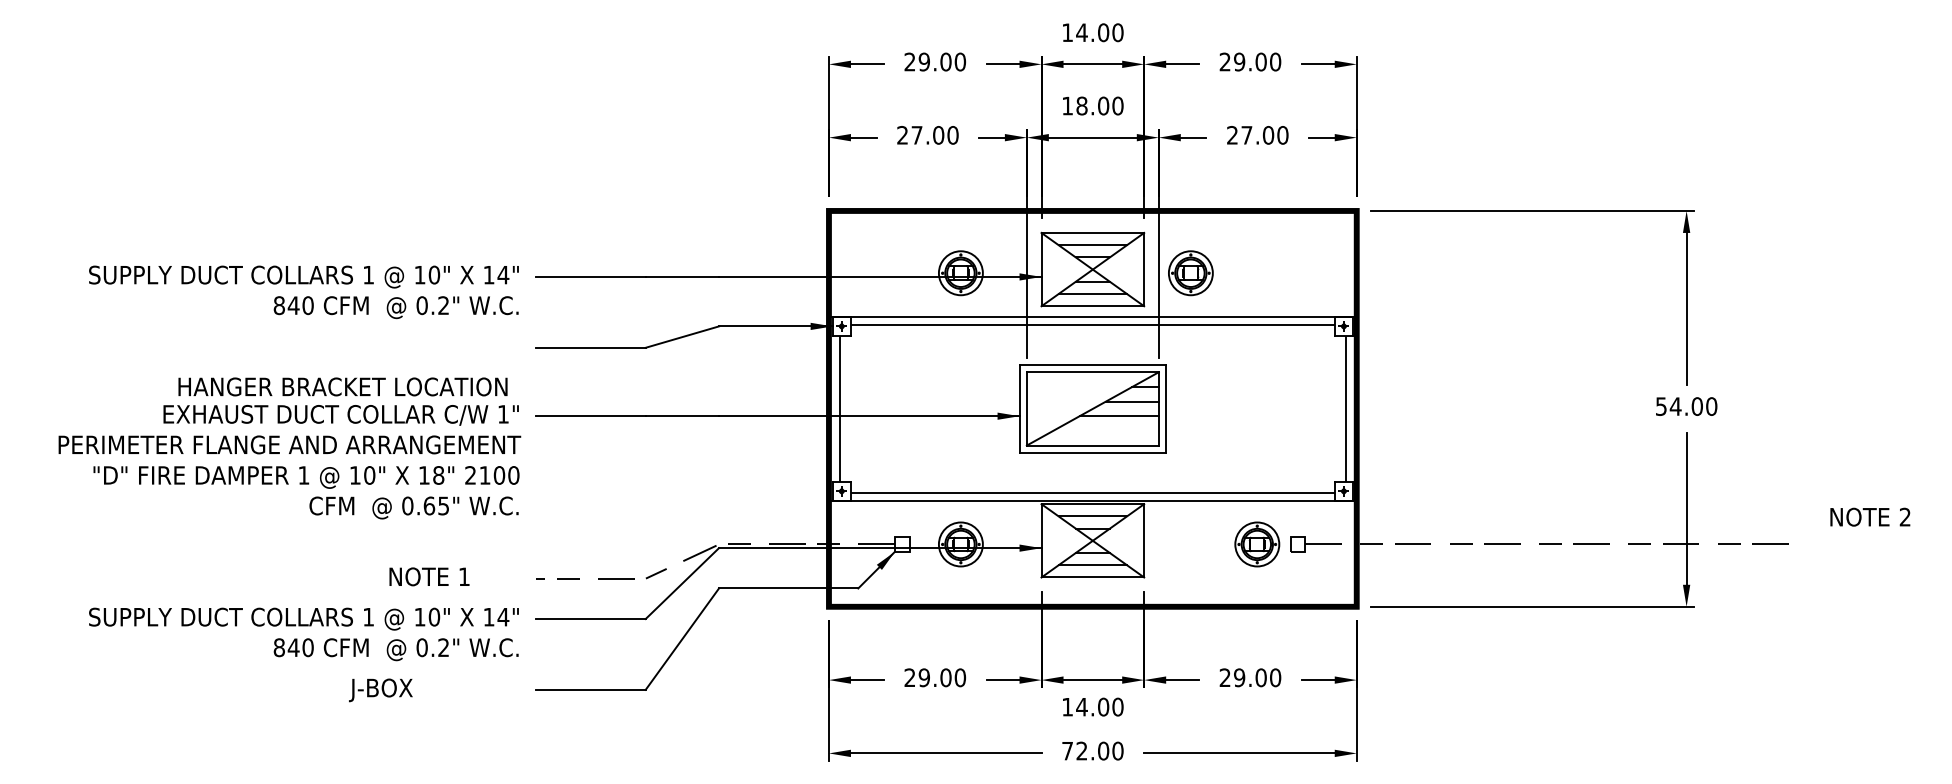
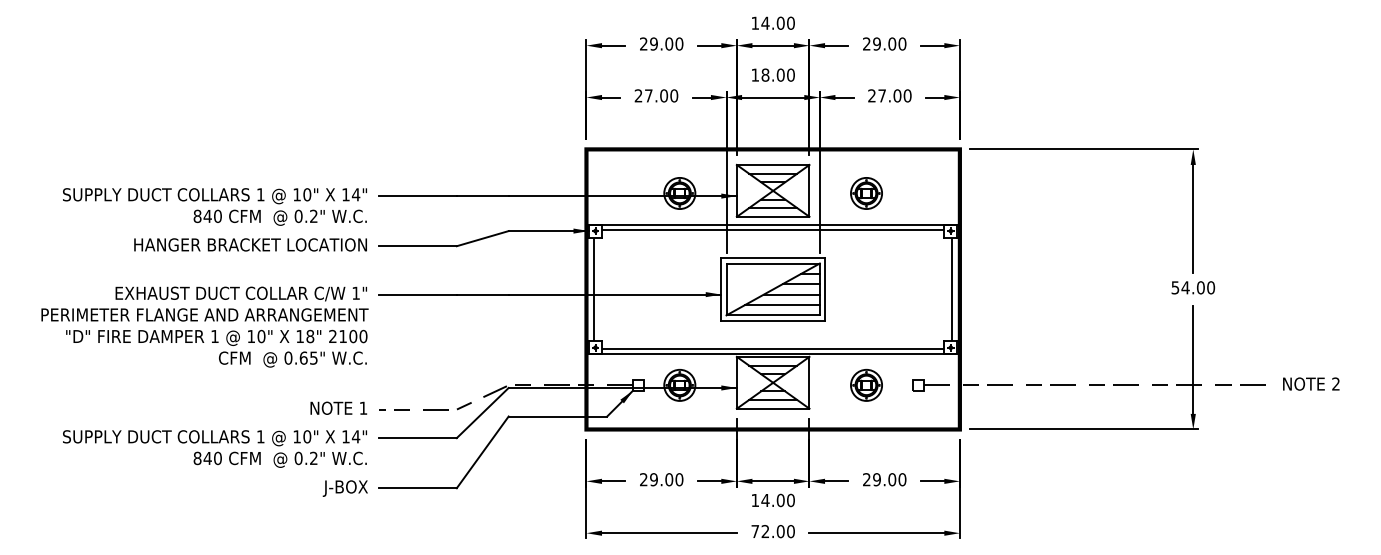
part: (1190, 273) -> (866, 193), moved
text: (342, 386) -> (250, 244), moved
line: (1106, 431) -> (782, 305), added
text: (1870, 516) -> (1311, 383), moved
part: (1257, 543) -> (866, 384), moved
text: (429, 575) -> (338, 407), moved
text: (379, 690) -> (344, 488), moved

